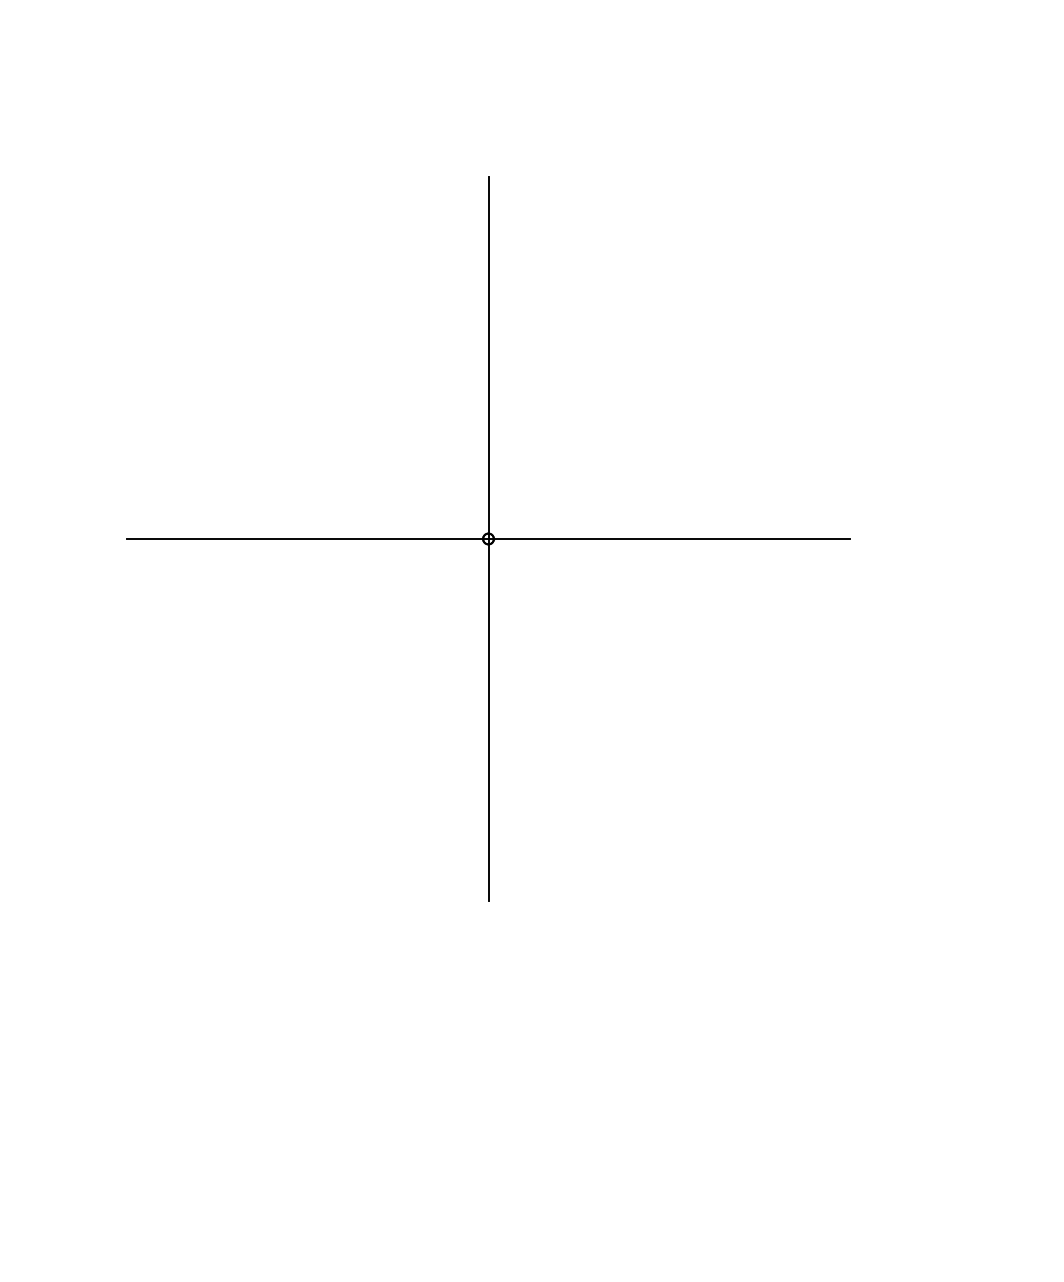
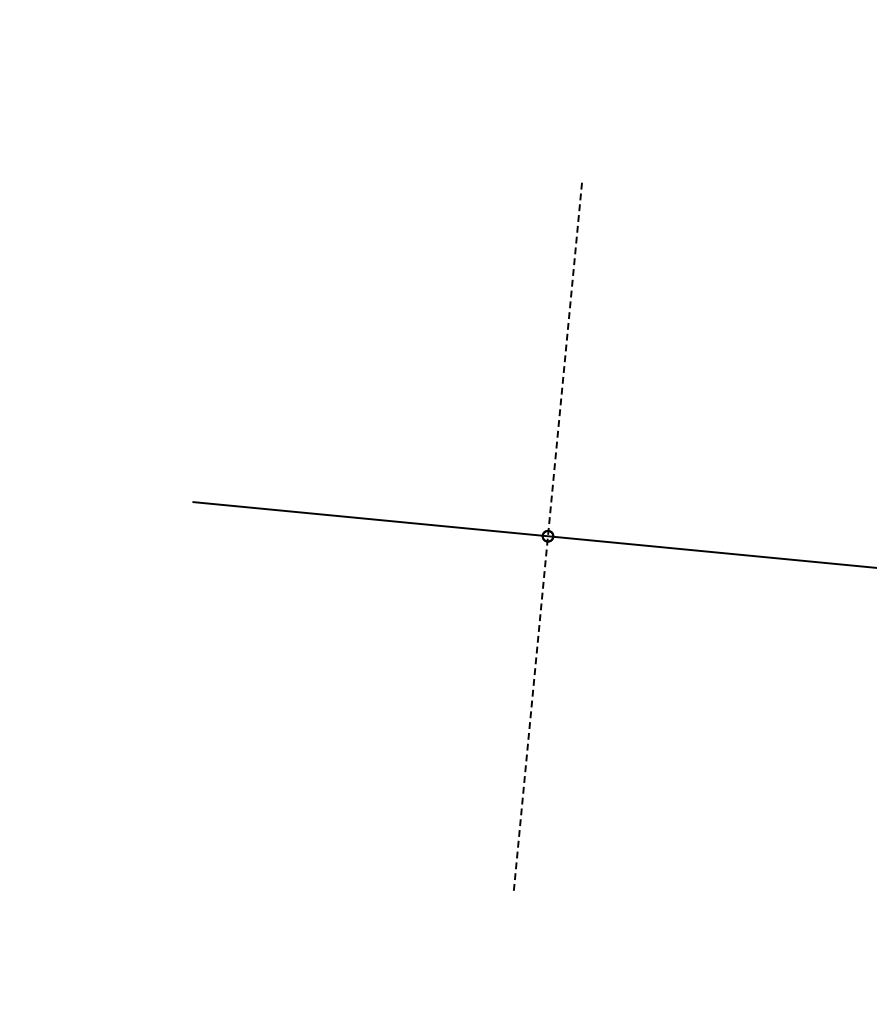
line: (488, 539) -> (547, 536), solid -> dashed

